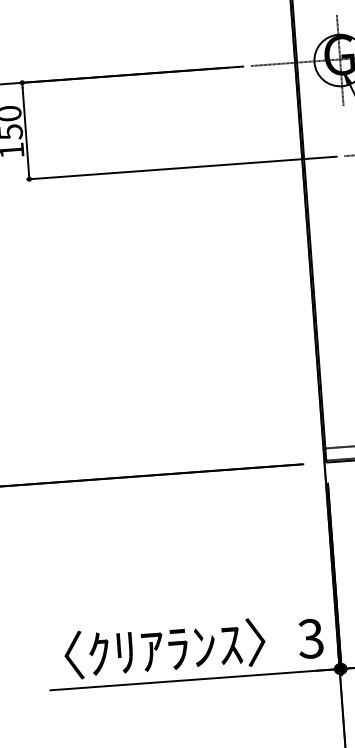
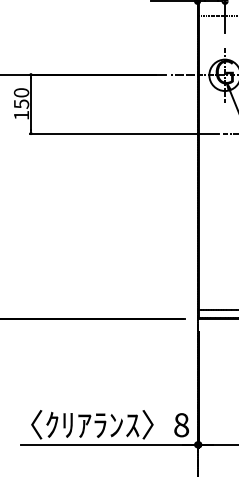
text: (311, 639) -> (181, 425), 3 -> 8

